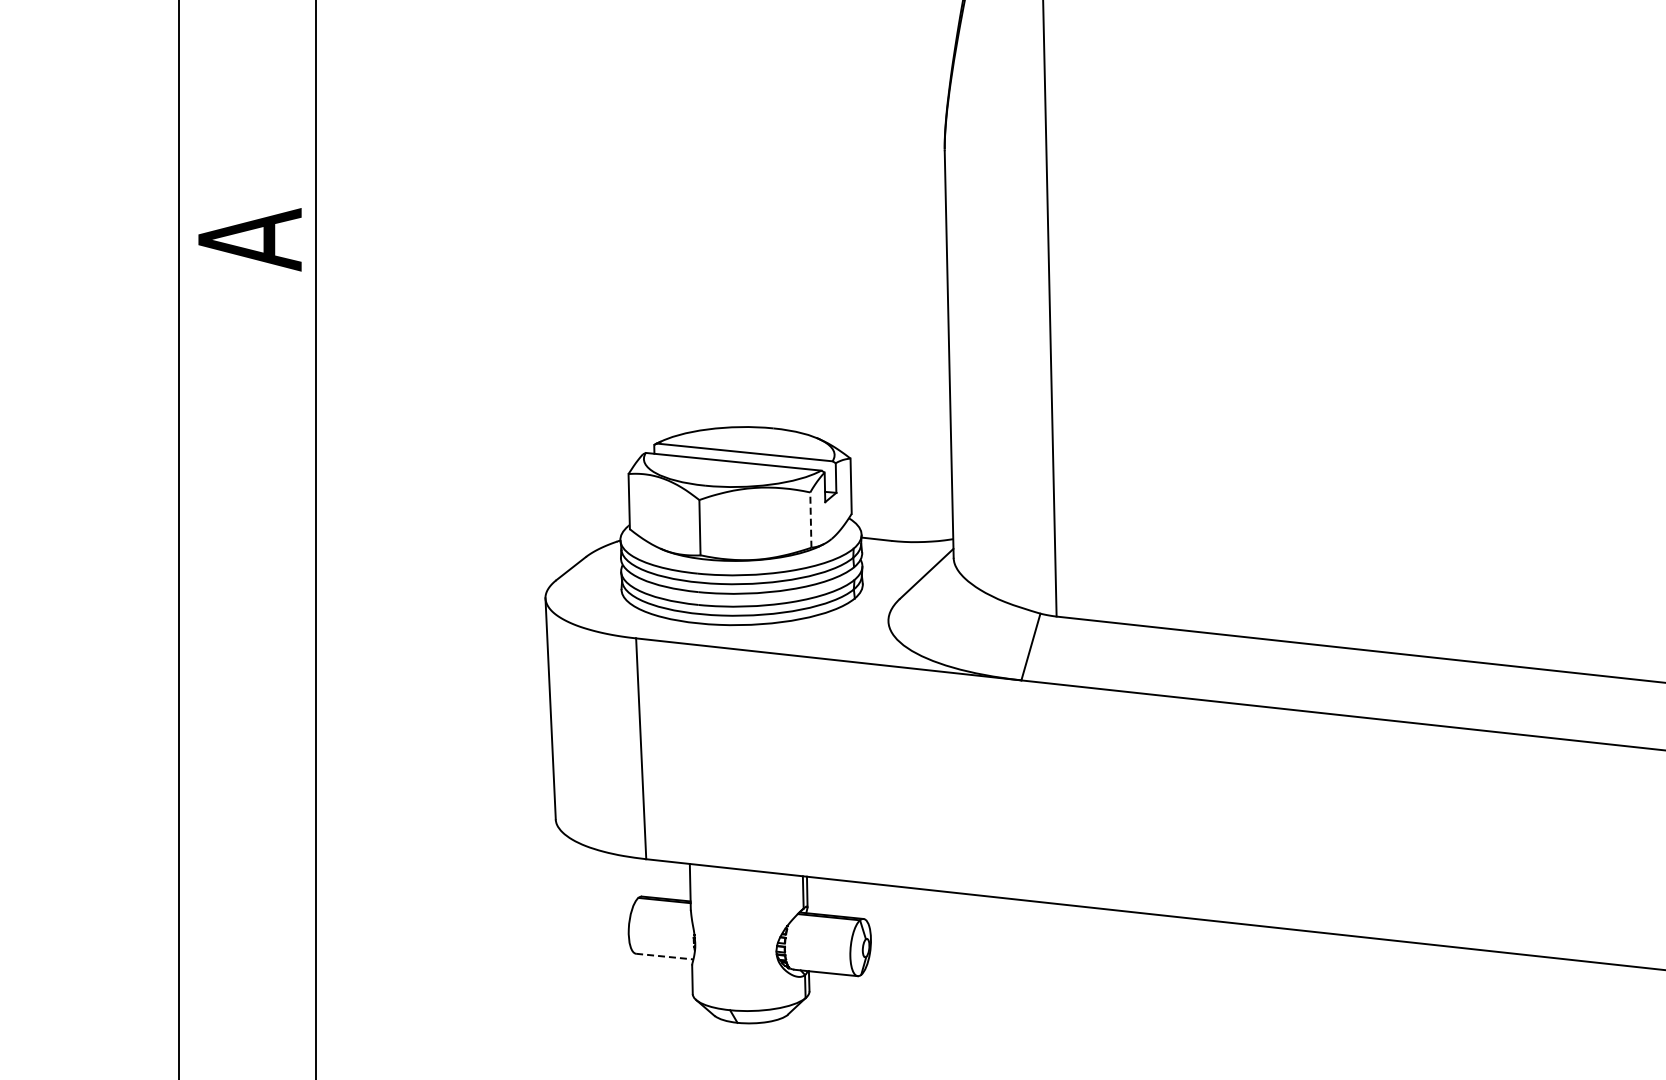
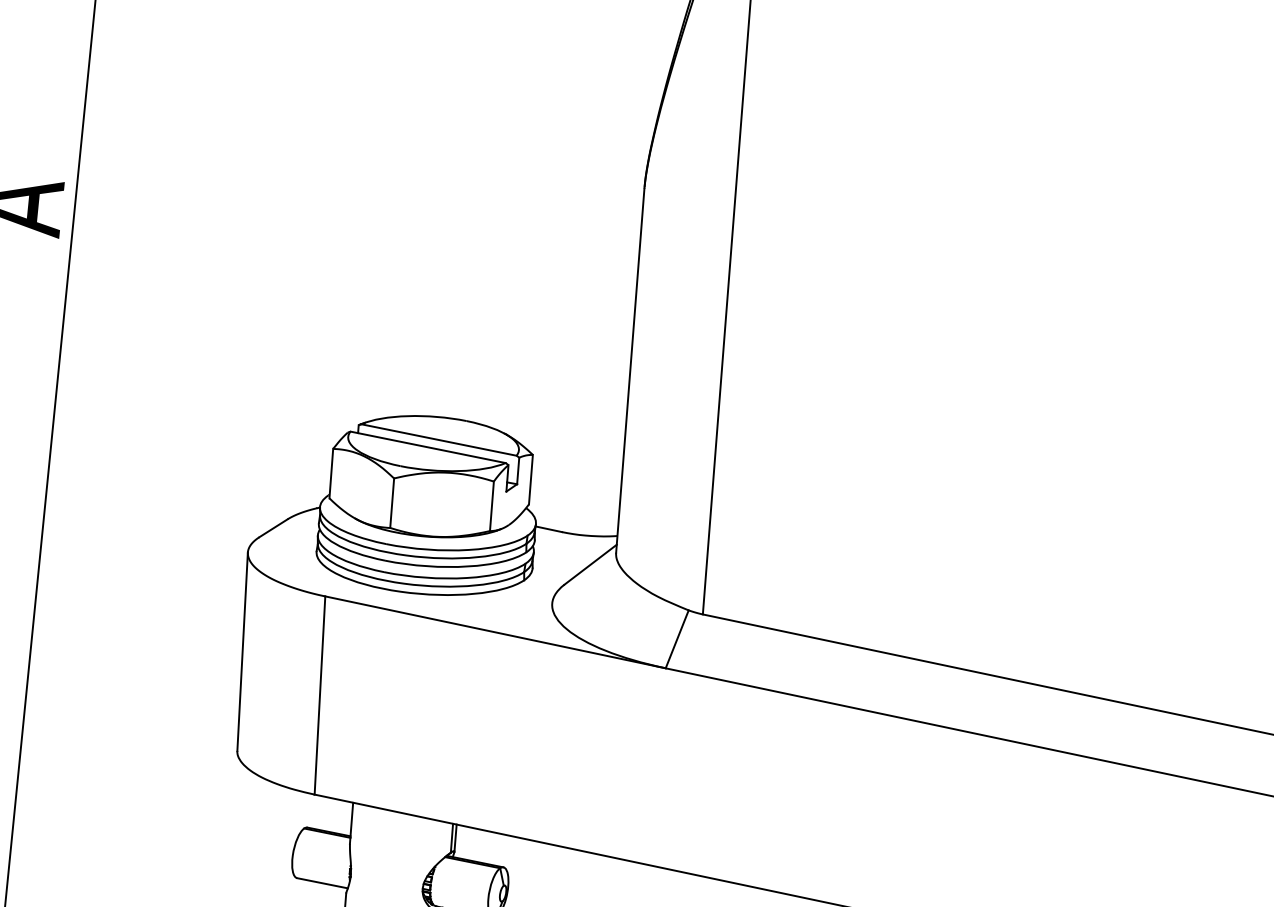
line: (810, 520) -> (491, 506), dashed -> solid
line: (664, 956) -> (322, 883), dashed -> solid

